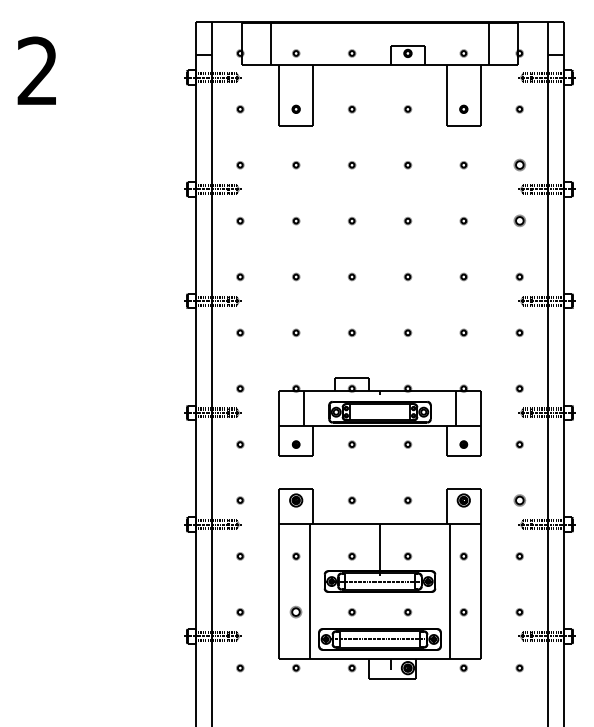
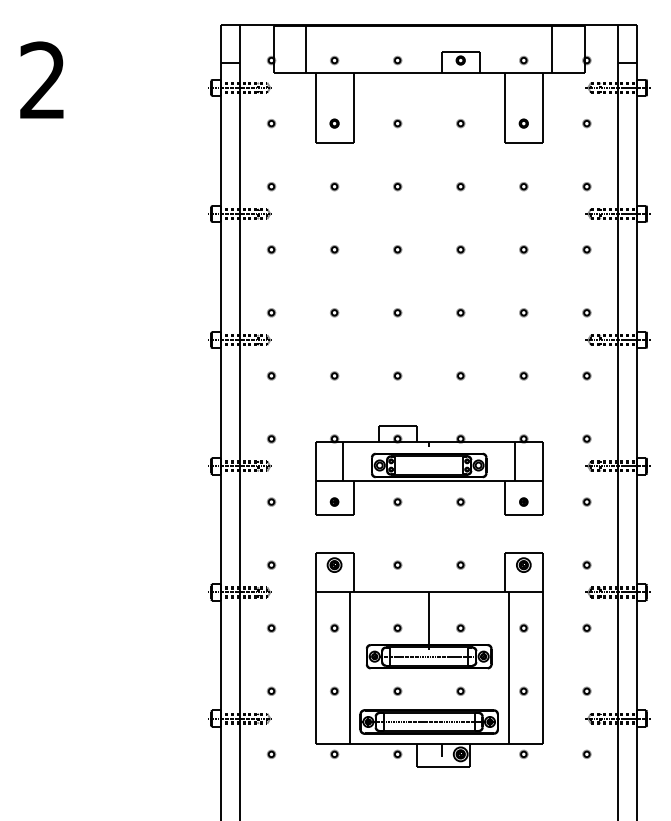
part: (519, 165) -> (586, 186), size x0.62
part: (519, 221) -> (586, 250), size x0.62
part: (519, 500) -> (586, 565), size x0.62
part: (296, 612) -> (334, 691), size x0.62

